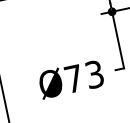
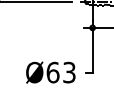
text: (73, 78) -> (52, 72), Ø73 -> Ø63

